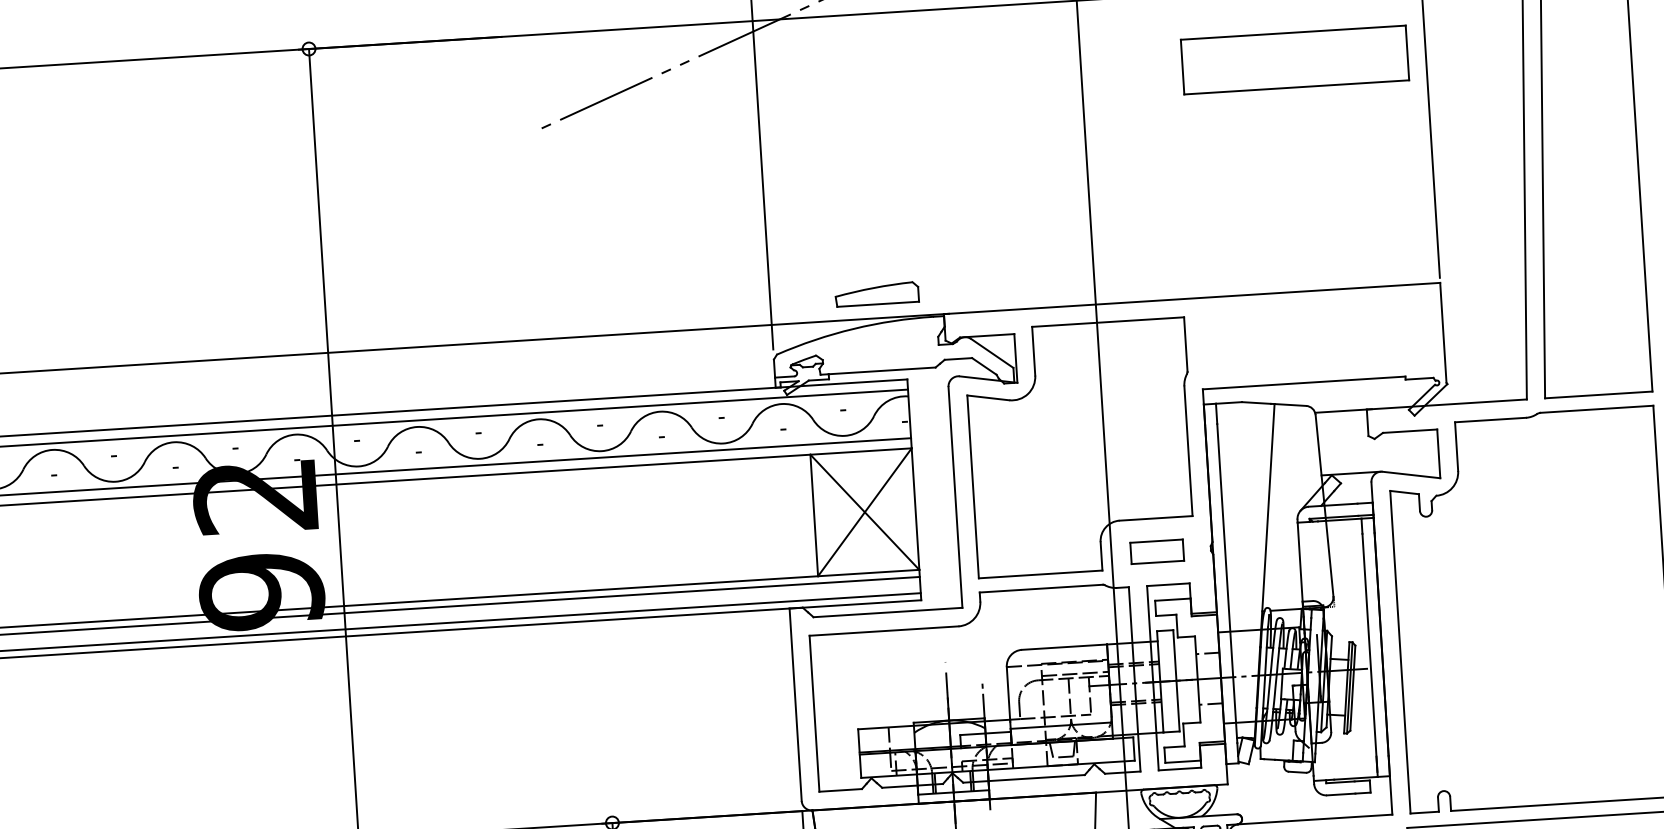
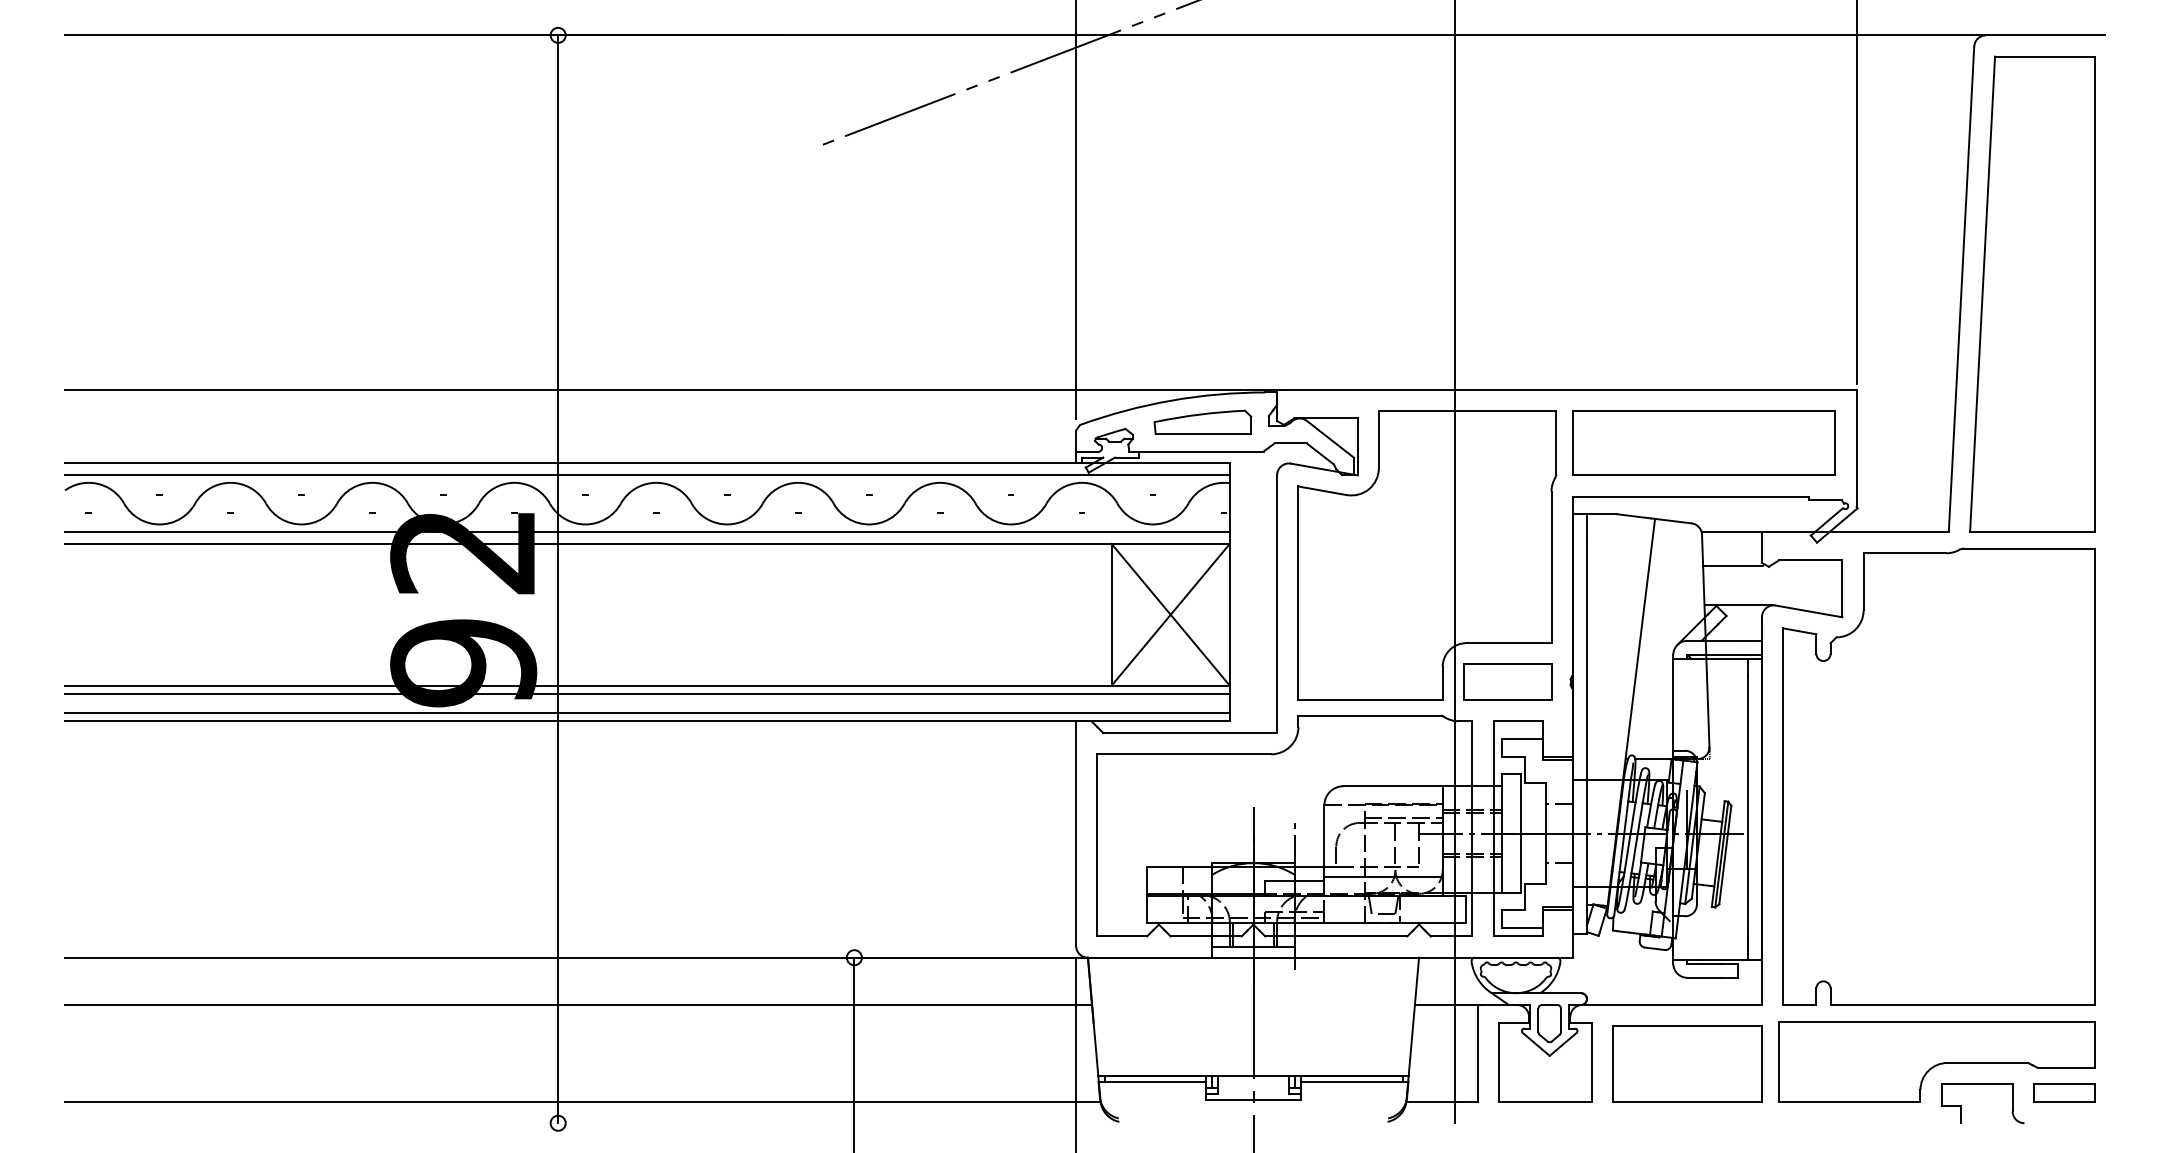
part: (1294, 59) -> (1703, 442), moved
part: (876, 293) -> (1202, 421), moved
line: (1344, 440) -> (1733, 566), added
part: (1156, 551) -> (1507, 681), size x1.43

